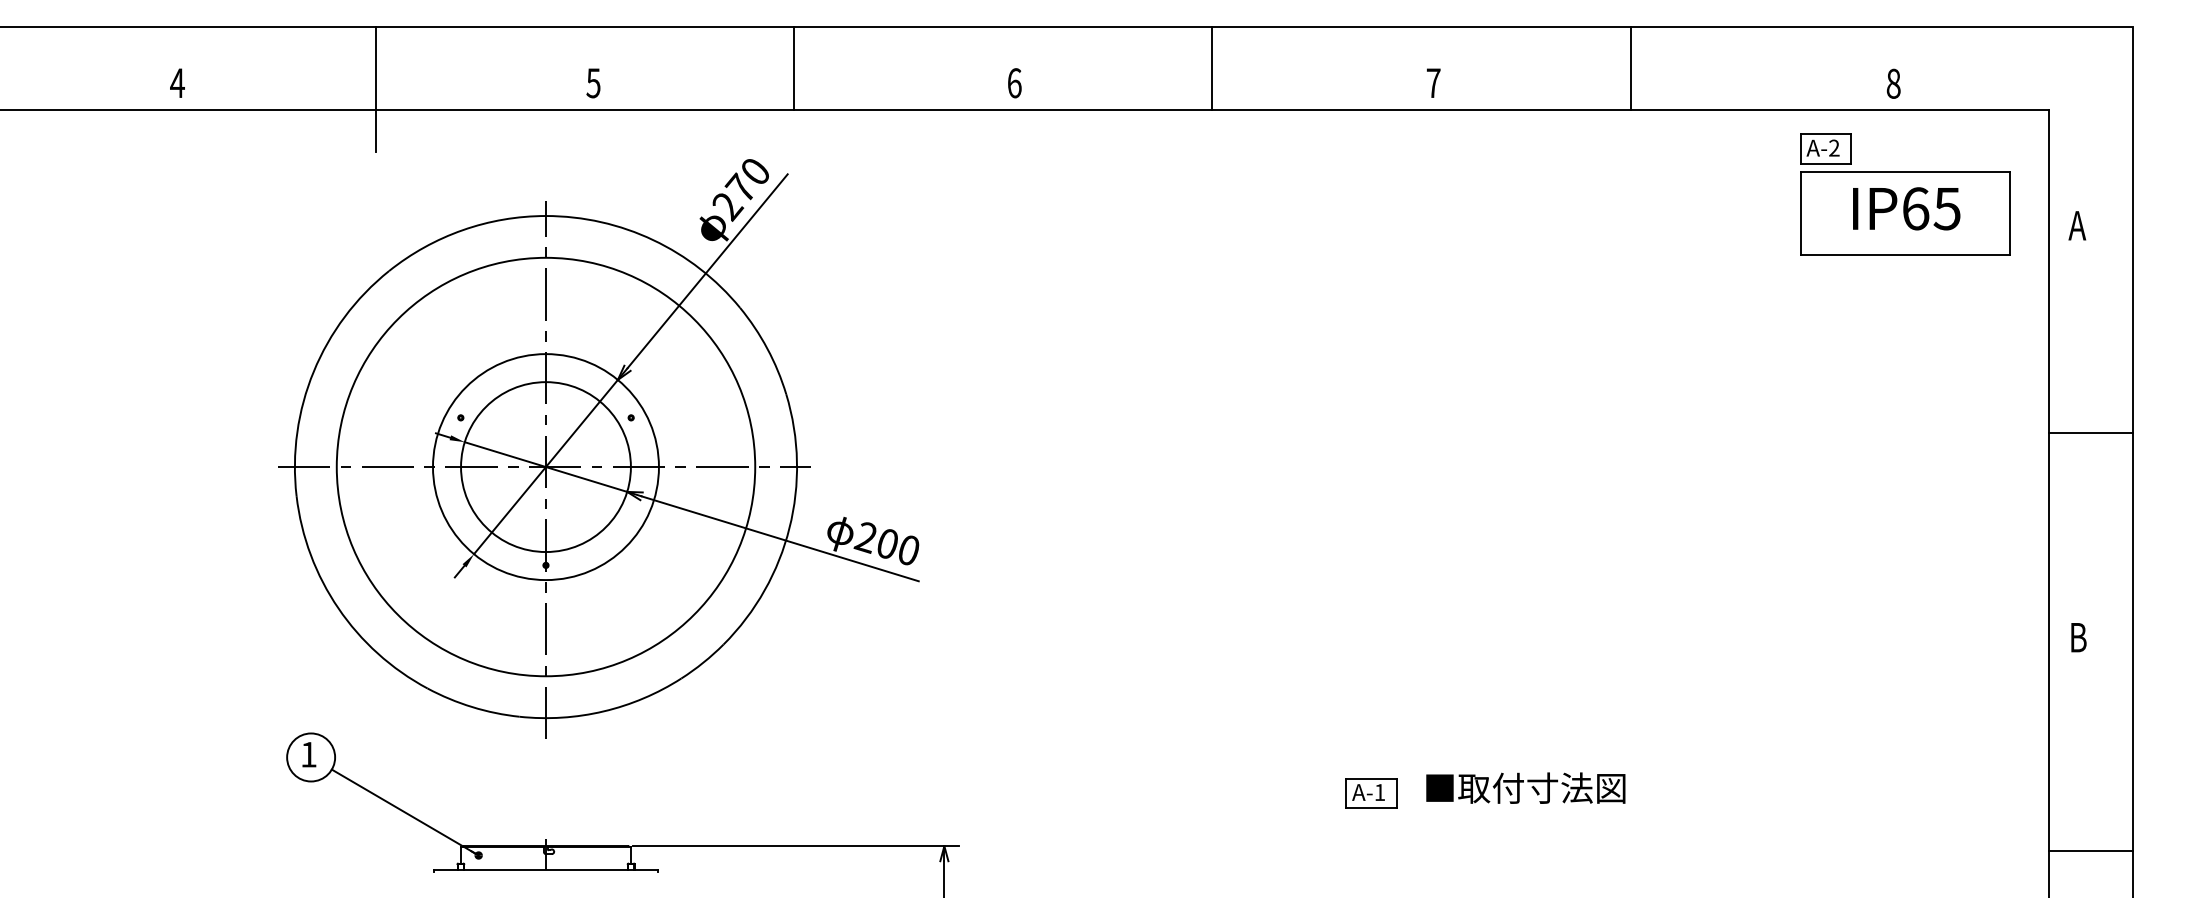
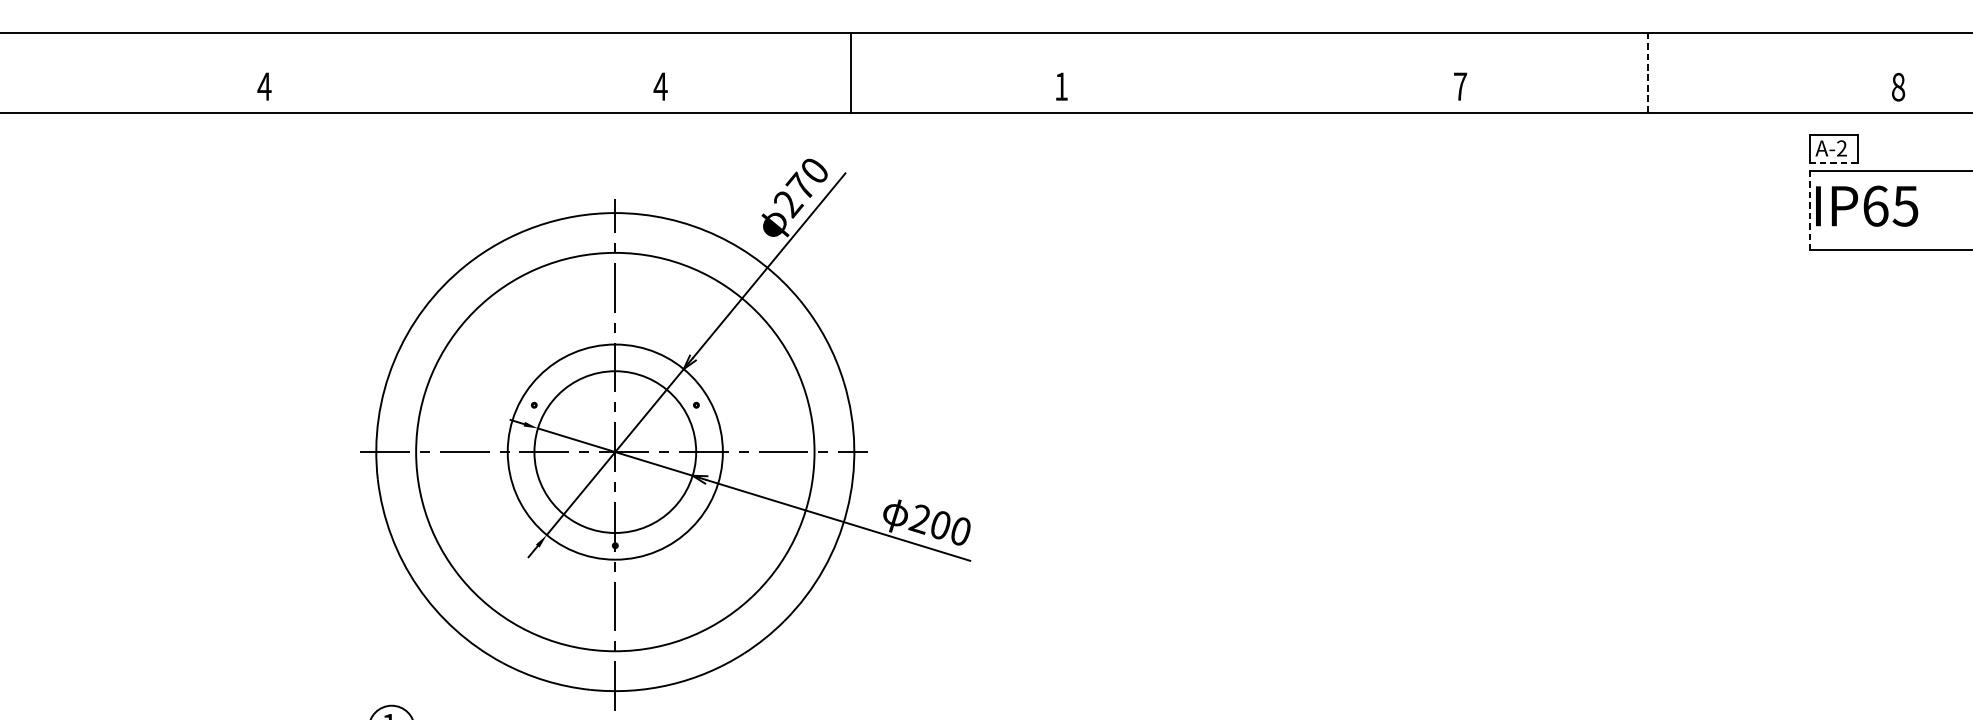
line: (1212, 68) -> (1249, 72), removed
line: (1630, 68) -> (1647, 72), solid -> dashed
text: (593, 83) -> (660, 86), 5 -> 4
text: (1014, 83) -> (1061, 86), 6 -> 1
line: (375, 89) -> (453, 92), removed
line: (1825, 163) -> (1833, 163), solid -> dashed
text: (1906, 208) -> (1866, 205), moved
line: (1800, 213) -> (1809, 210), solid -> dashed

